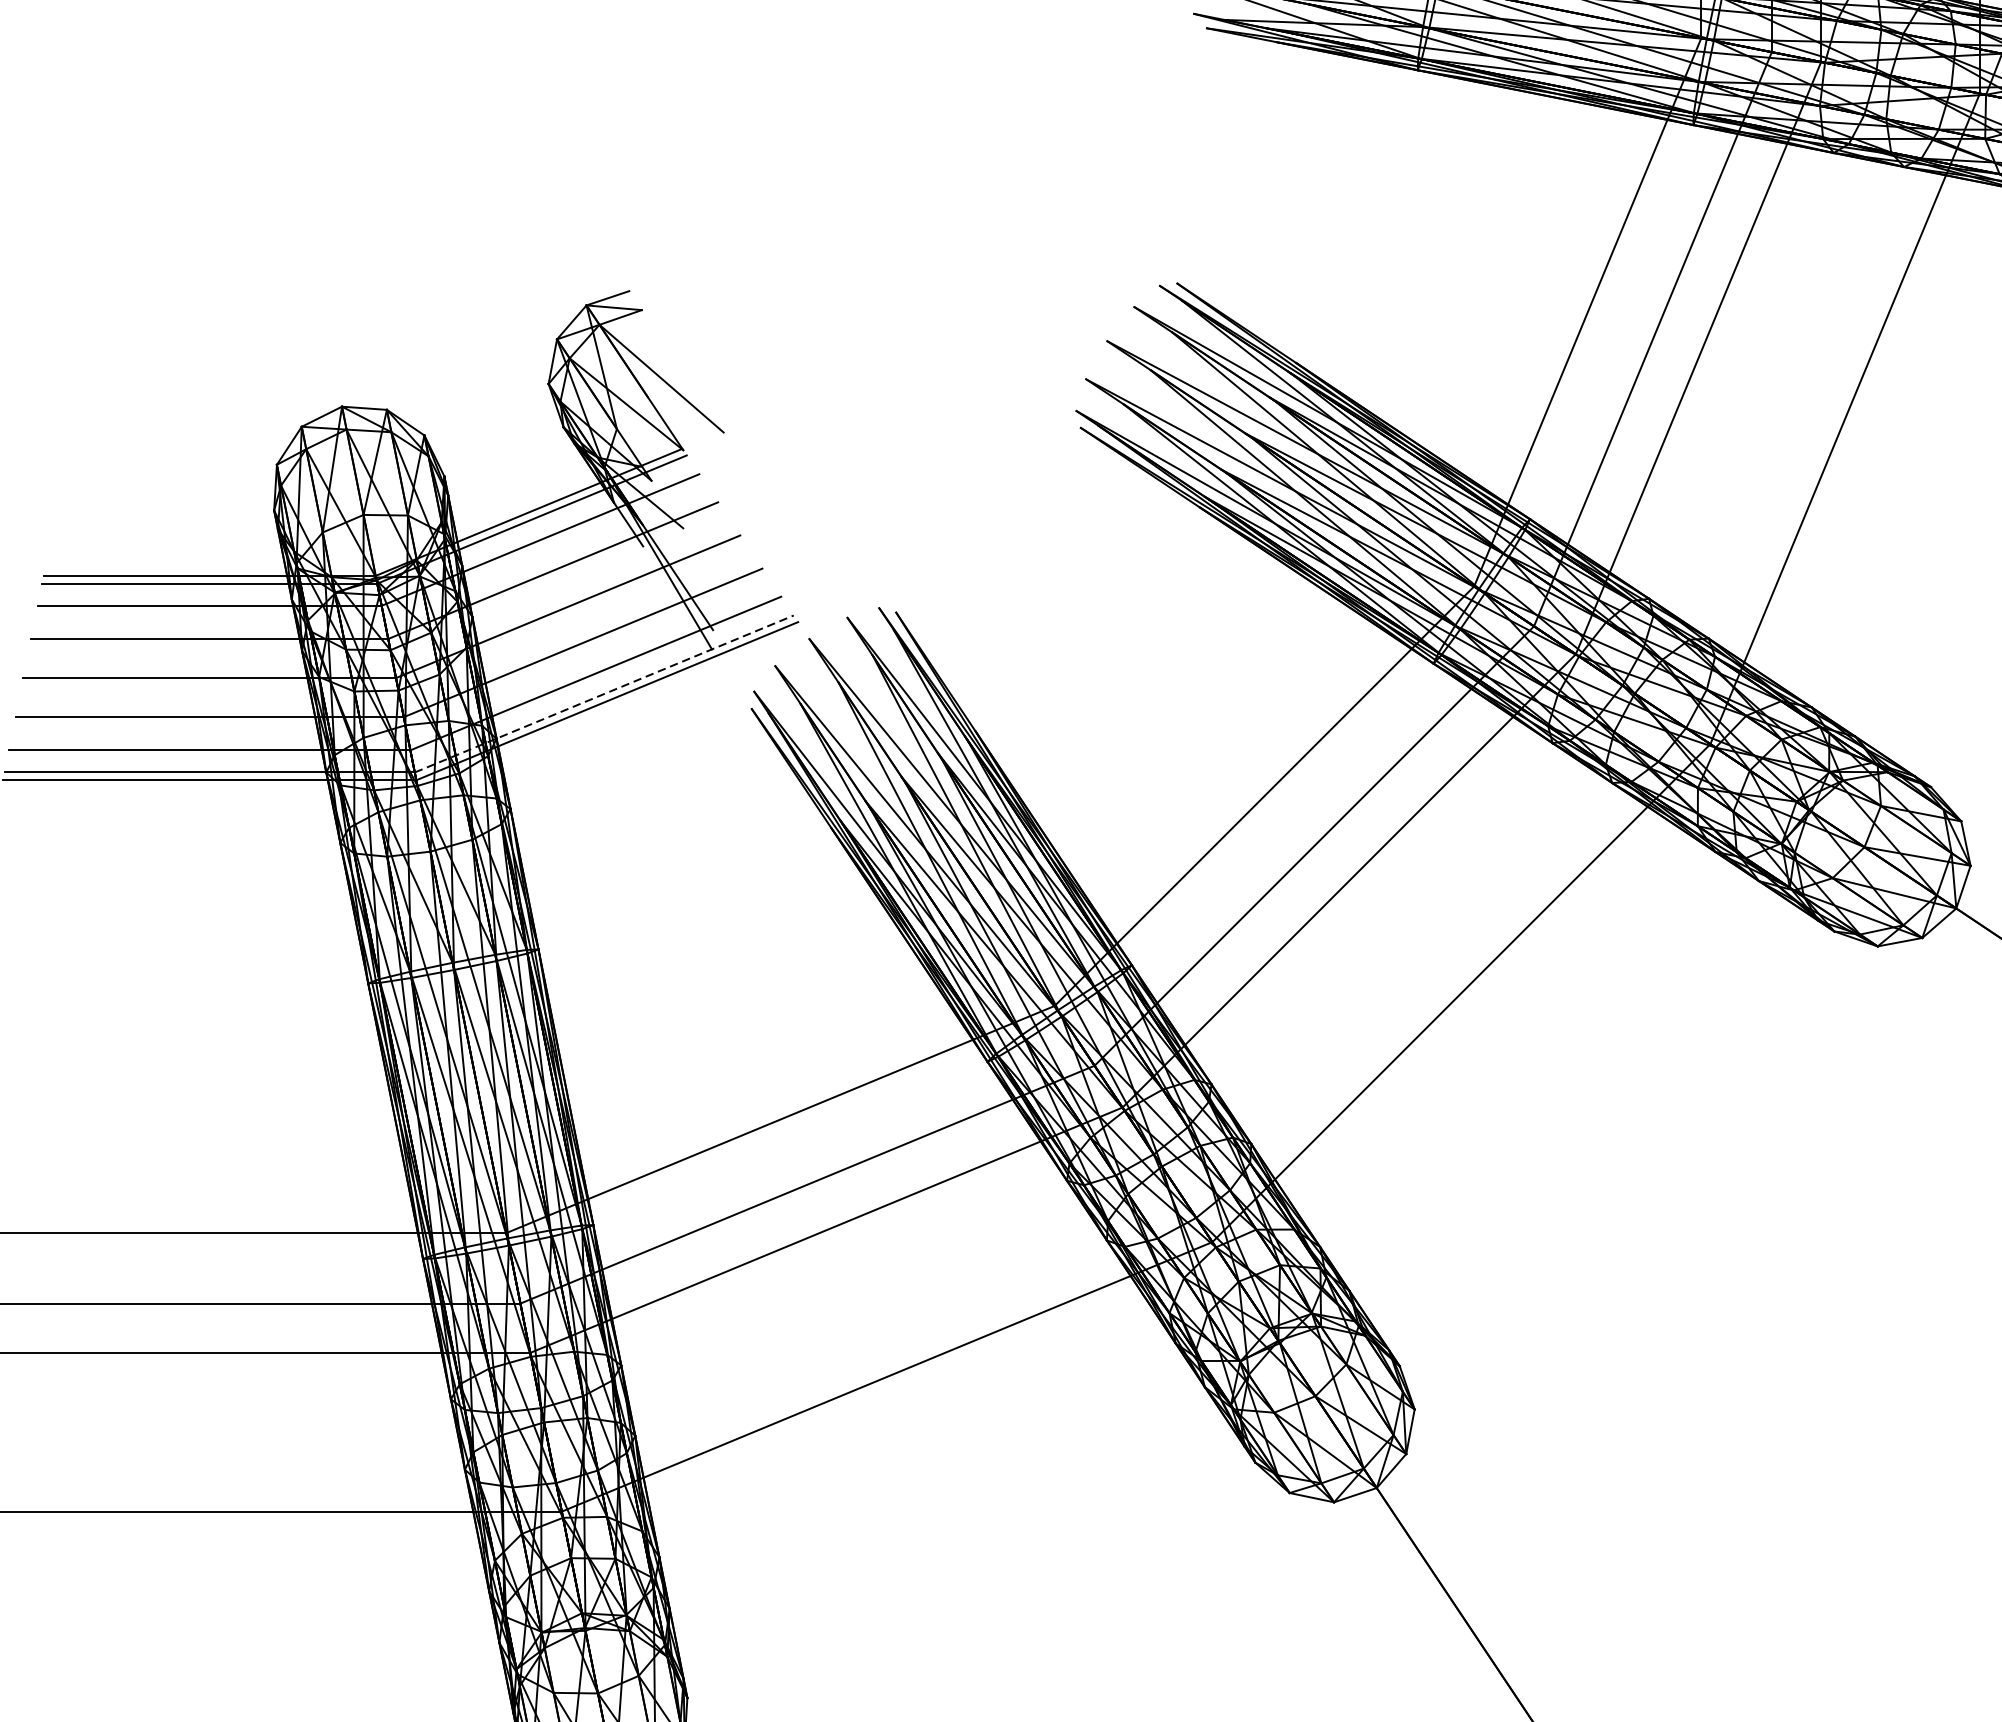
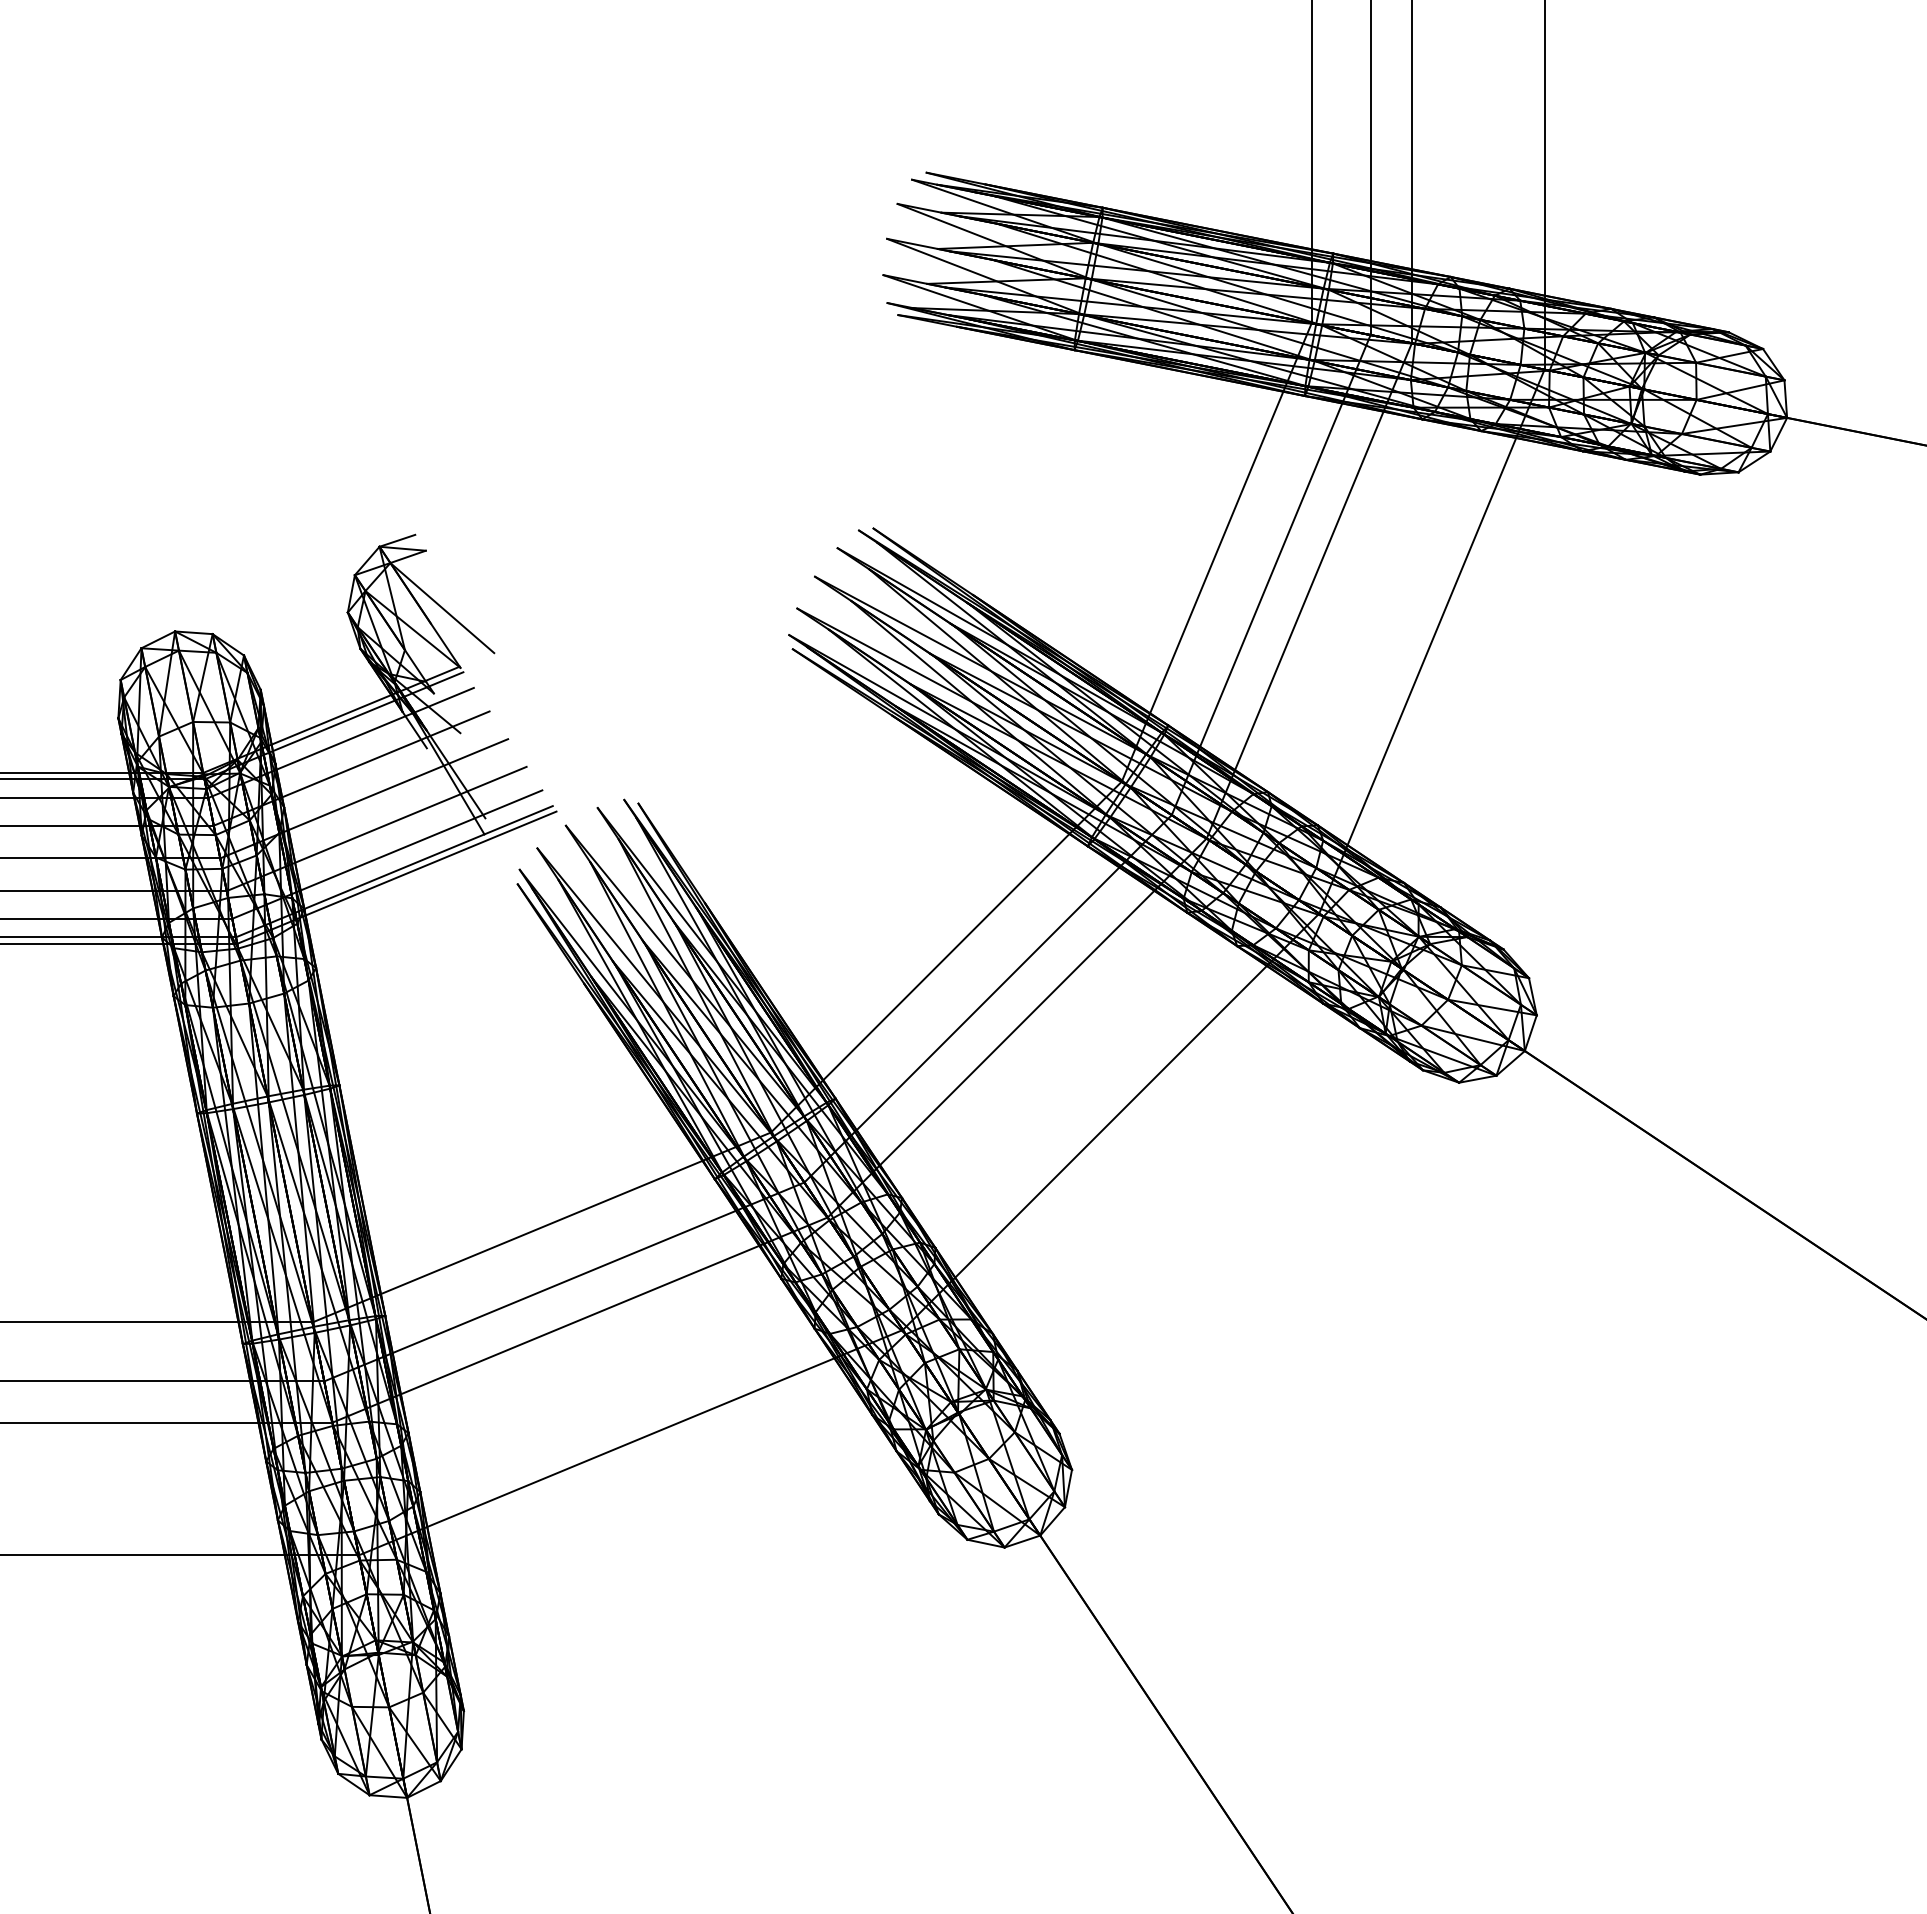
line: (604, 693) -> (394, 871), dashed -> solid

